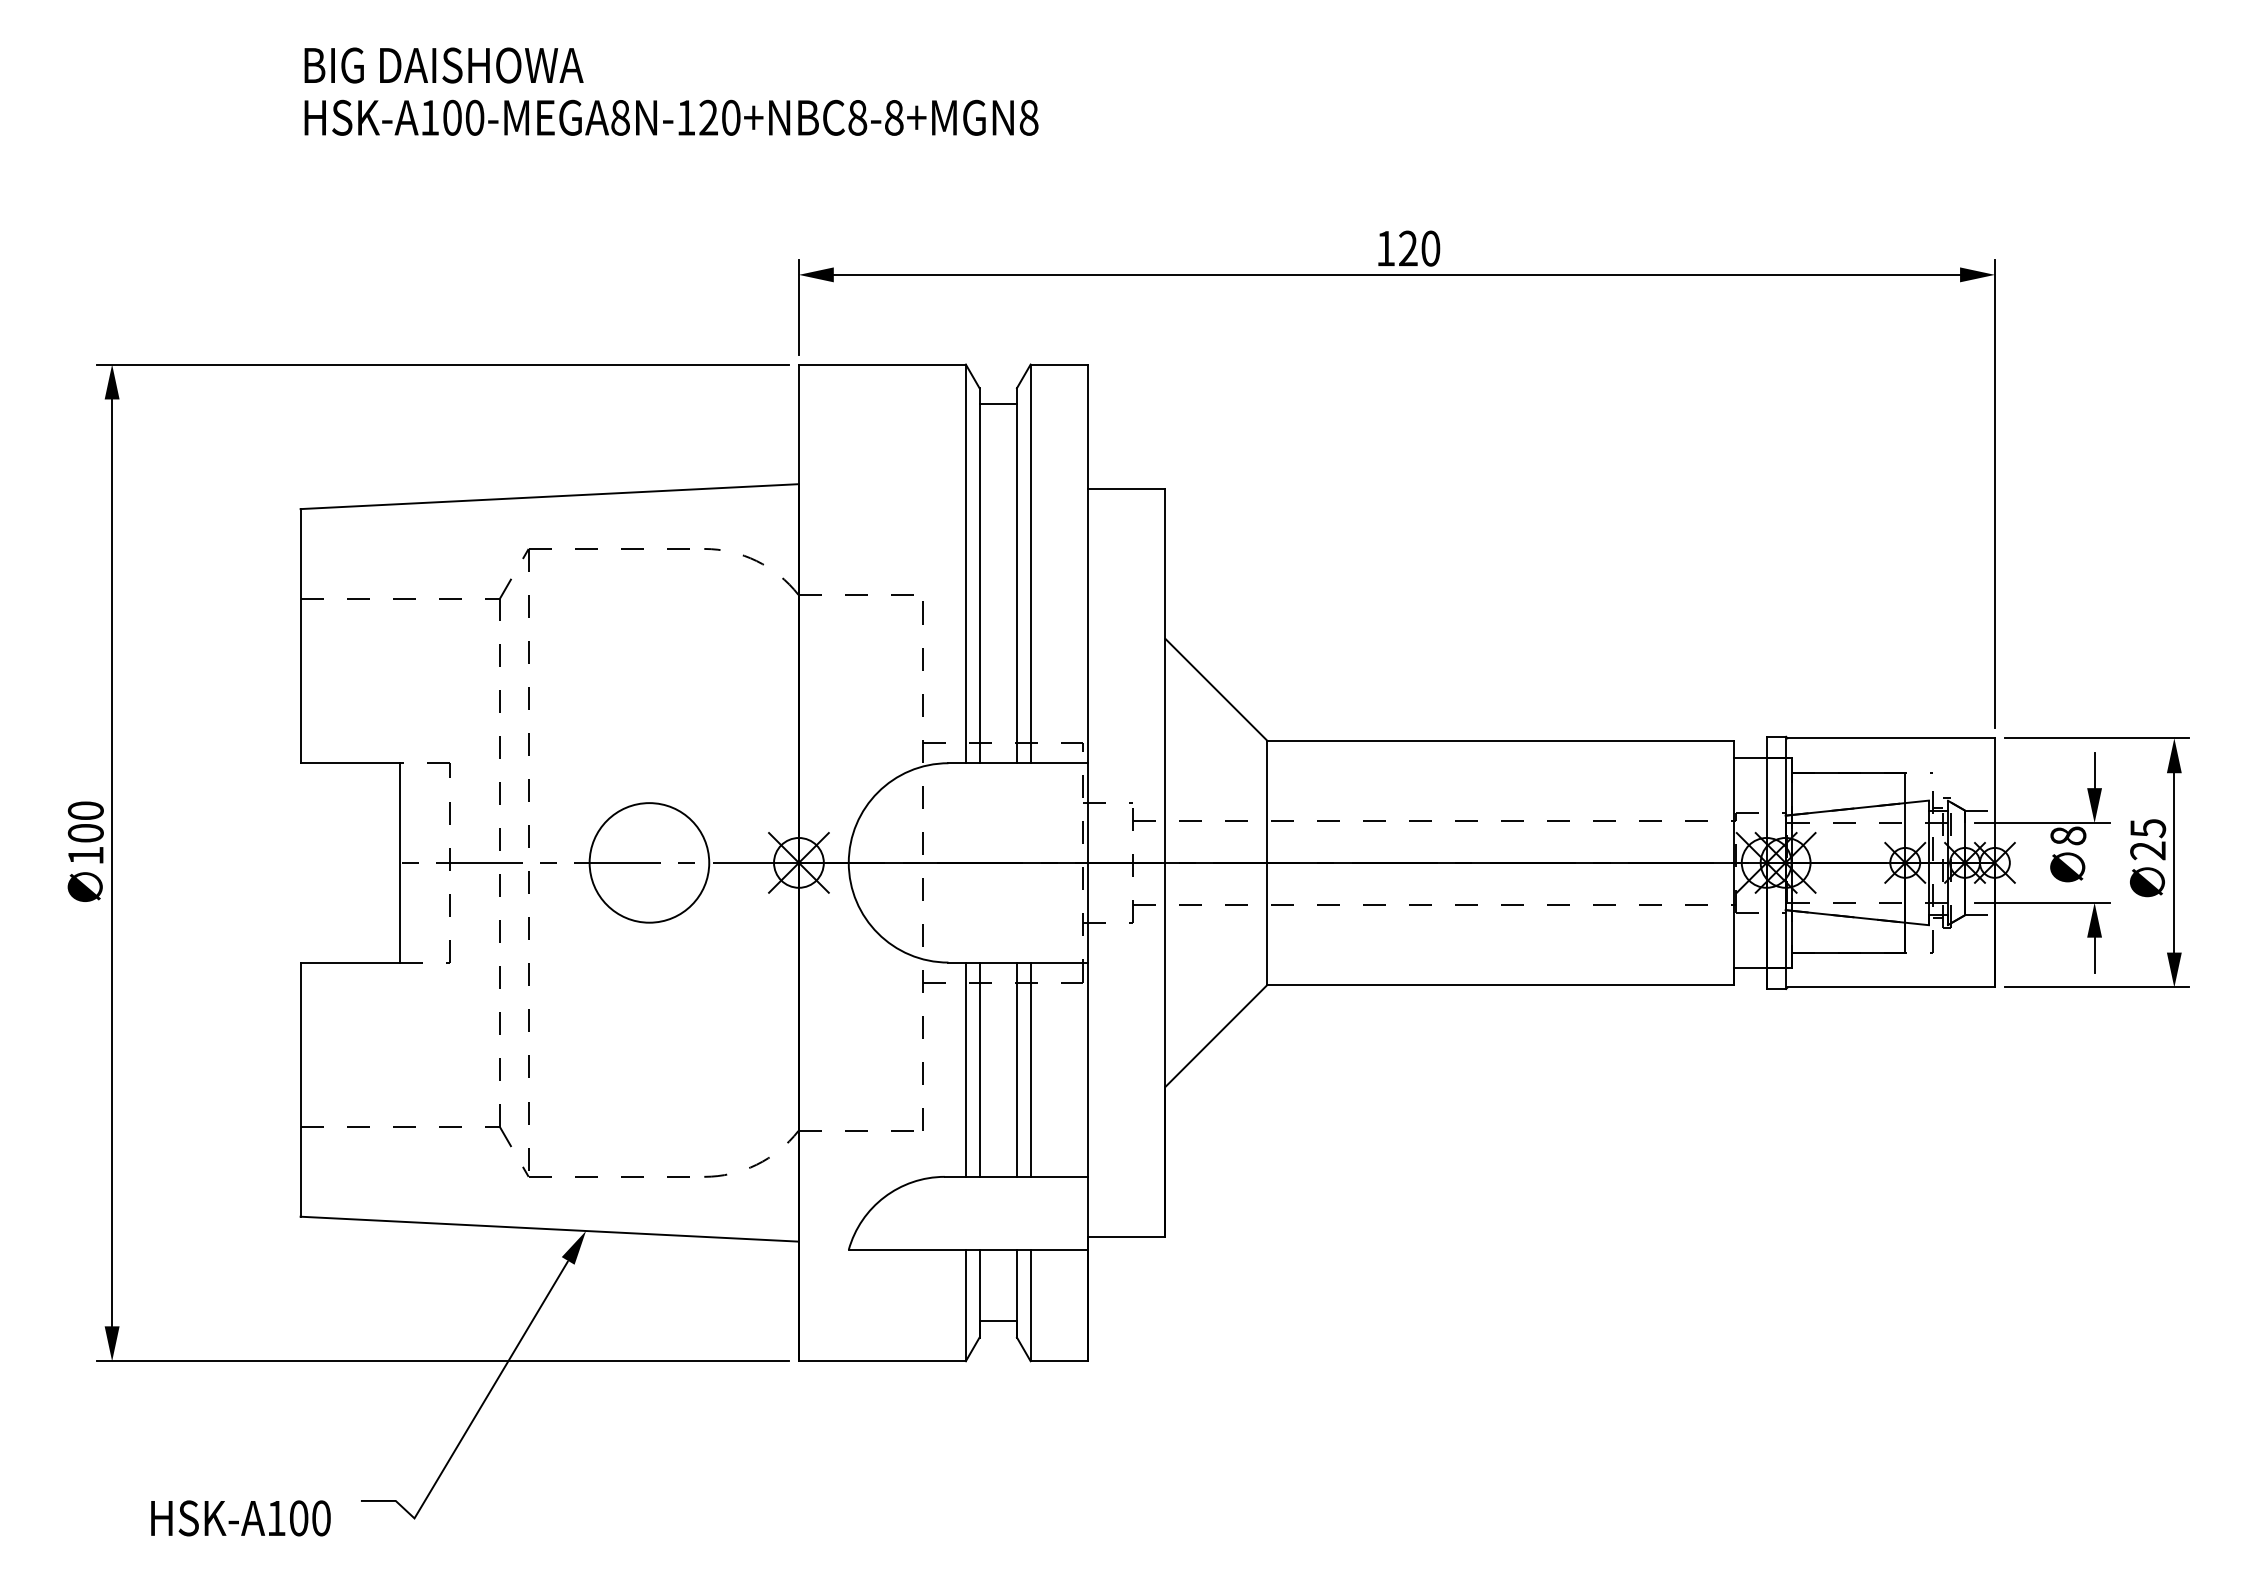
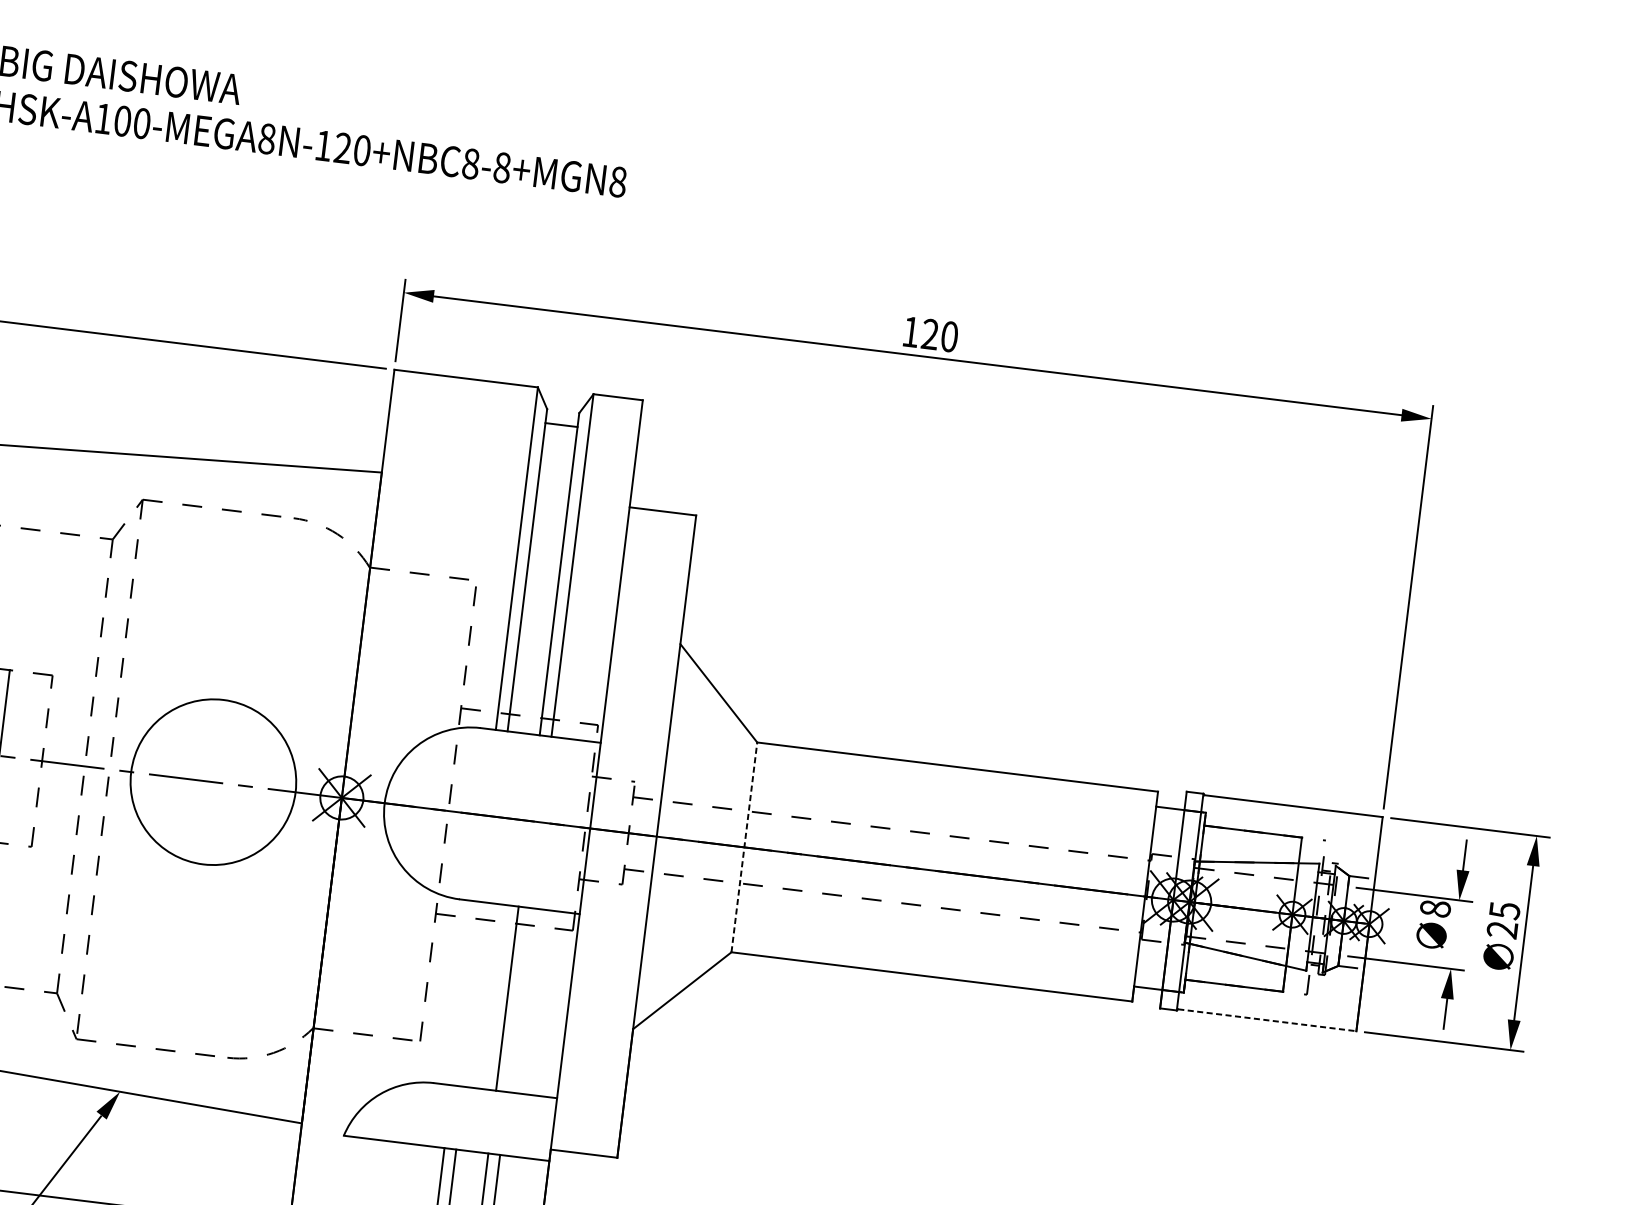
circle: (649, 862) -> (213, 781), size x1.6
line: (1267, 862) -> (744, 847), solid -> dashed
line: (1891, 987) -> (1267, 1020), solid -> dashed
line: (965, 1069) -> (463, 993), removed
line: (979, 1069) -> (475, 994), removed
line: (1030, 1069) -> (519, 999), removed

